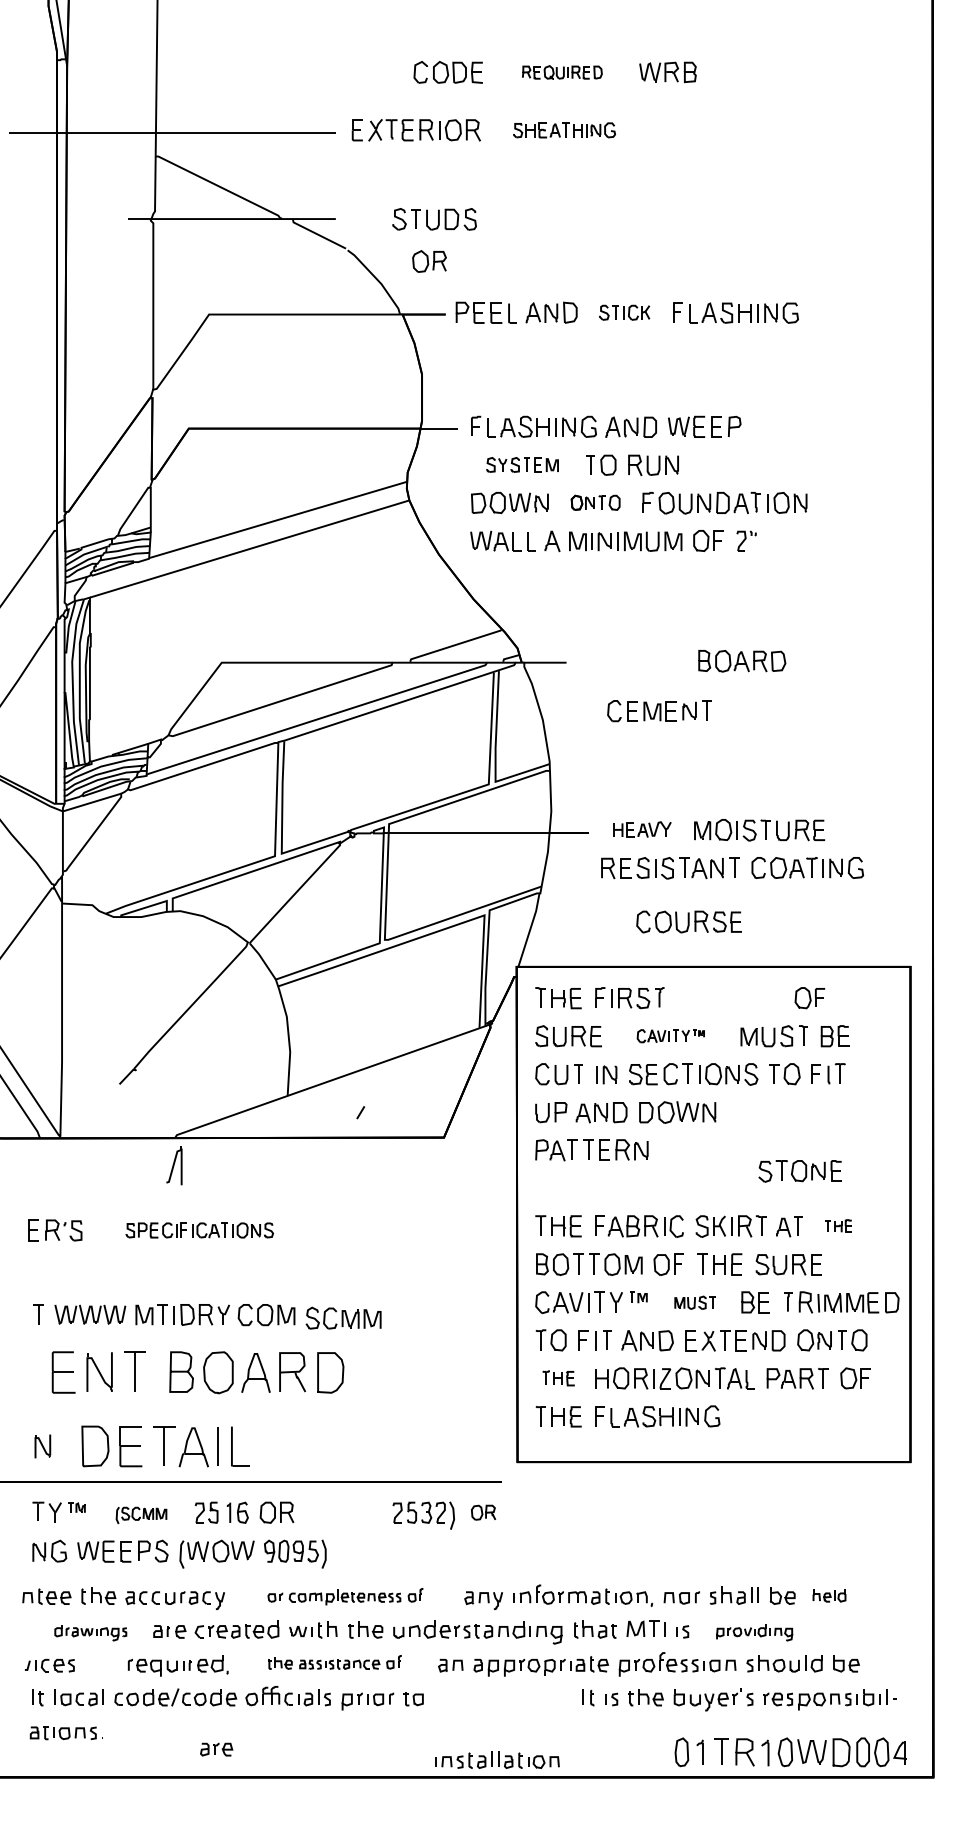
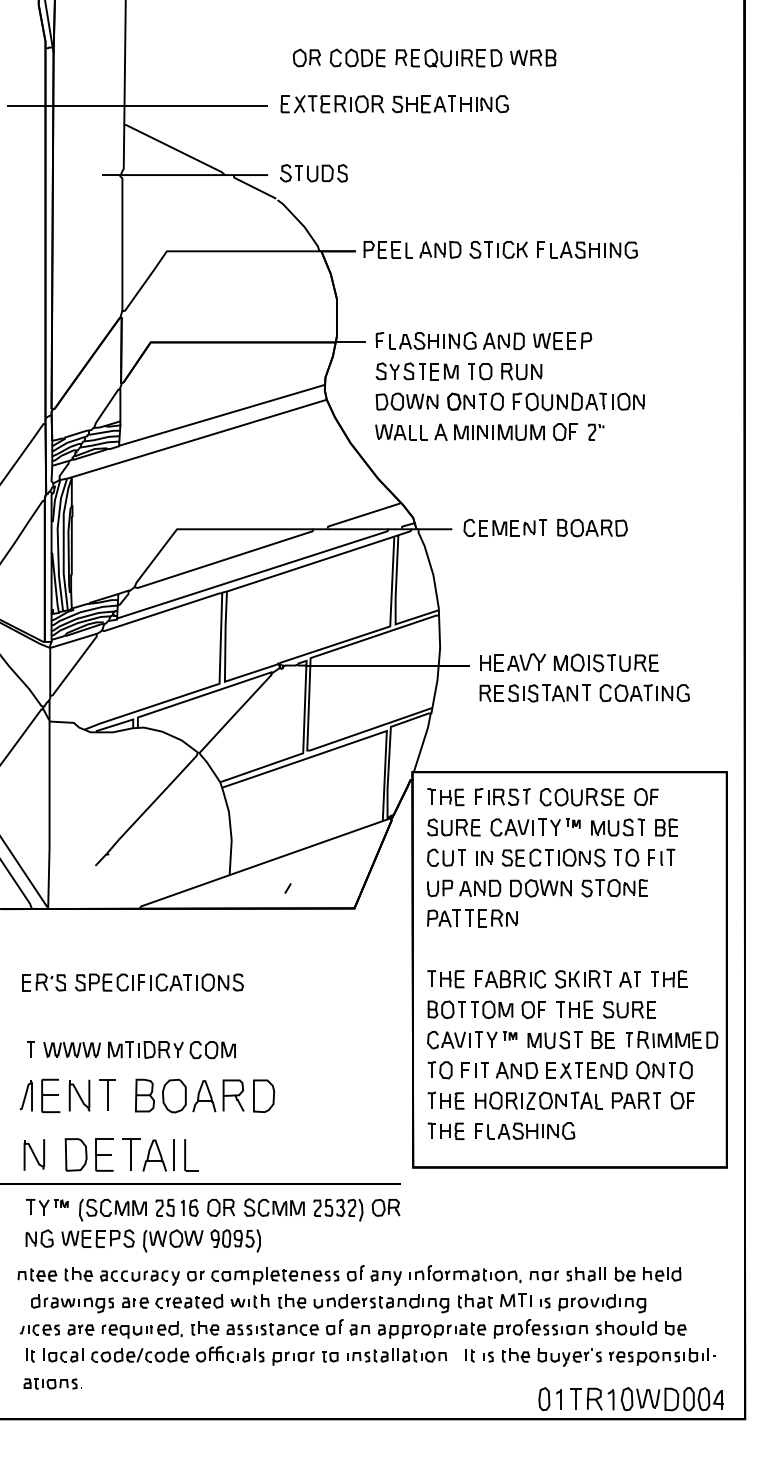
part: (561, 71) -> (448, 57), size x1.67
part: (564, 130) -> (450, 104), size x1.43
part: (434, 219) -> (313, 173), moved
part: (429, 260) -> (306, 57), moved
part: (624, 312) -> (498, 249), size x1.43
part: (521, 465) -> (416, 371), size x1.43
part: (595, 502) -> (475, 401), size x1.43
part: (658, 710) -> (504, 527), moved
part: (641, 829) -> (512, 662), size x1.43
part: (688, 922) -> (581, 797), moved
part: (670, 1036) -> (535, 827), size x1.67
part: (173, 1165) -> (25, 1095), moved
part: (799, 1171) -> (614, 888), moved
part: (838, 1225) -> (669, 978), size x1.67
part: (199, 1230) -> (159, 982), size x1.43
part: (694, 1303) -> (554, 1040), size x1.67
part: (343, 1318) -> (274, 1207), moved
part: (558, 1378) -> (445, 1100), size x1.43
part: (41, 1445) -> (33, 1154), size x1.67
part: (482, 1512) -> (385, 1207), size x1.43
part: (140, 1514) -> (112, 1209), size x1.67
part: (345, 1596) -> (275, 1274), size x1.43
part: (829, 1596) -> (662, 1274), size x1.43
part: (90, 1632) -> (72, 1303), size x1.43
part: (754, 1632) -> (602, 1303), size x1.43
part: (335, 1662) -> (267, 1327), size x1.43
part: (216, 1748) -> (80, 1329), moved
part: (497, 1760) -> (397, 1355), moved

